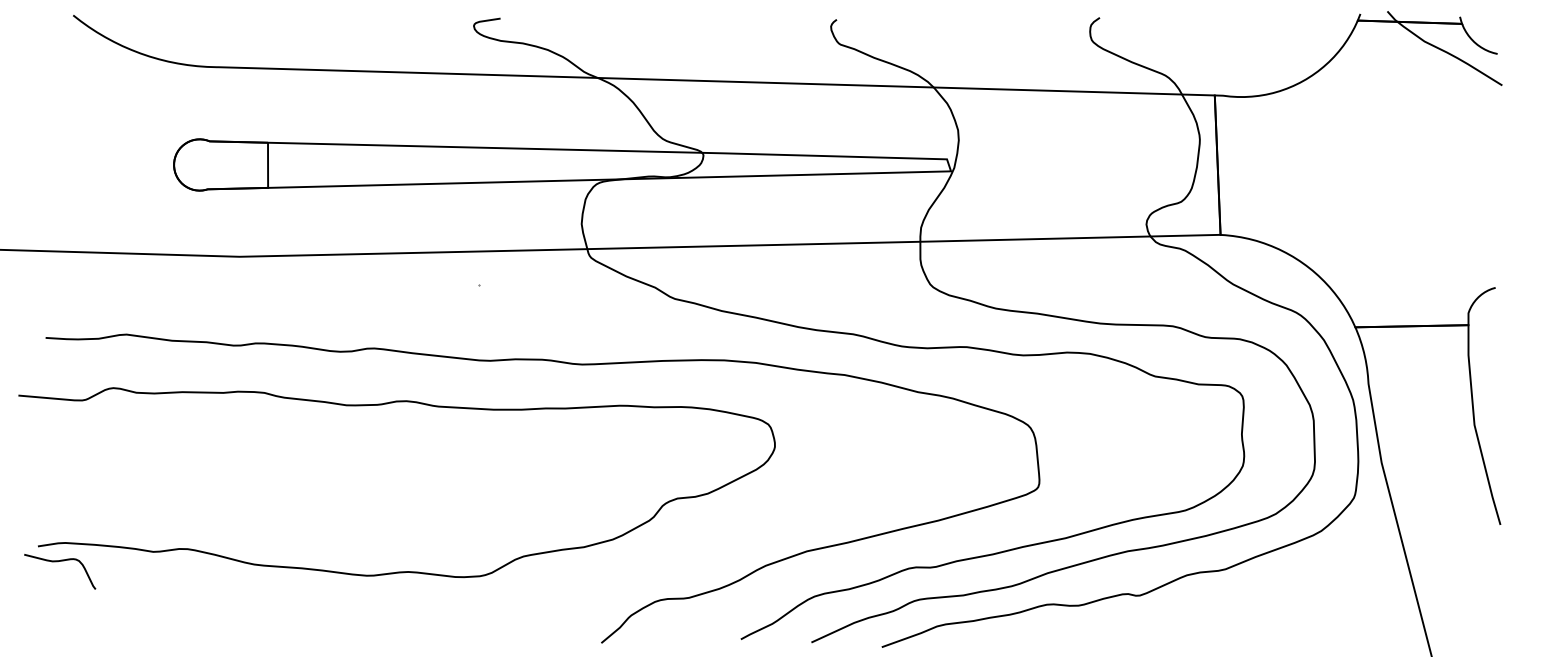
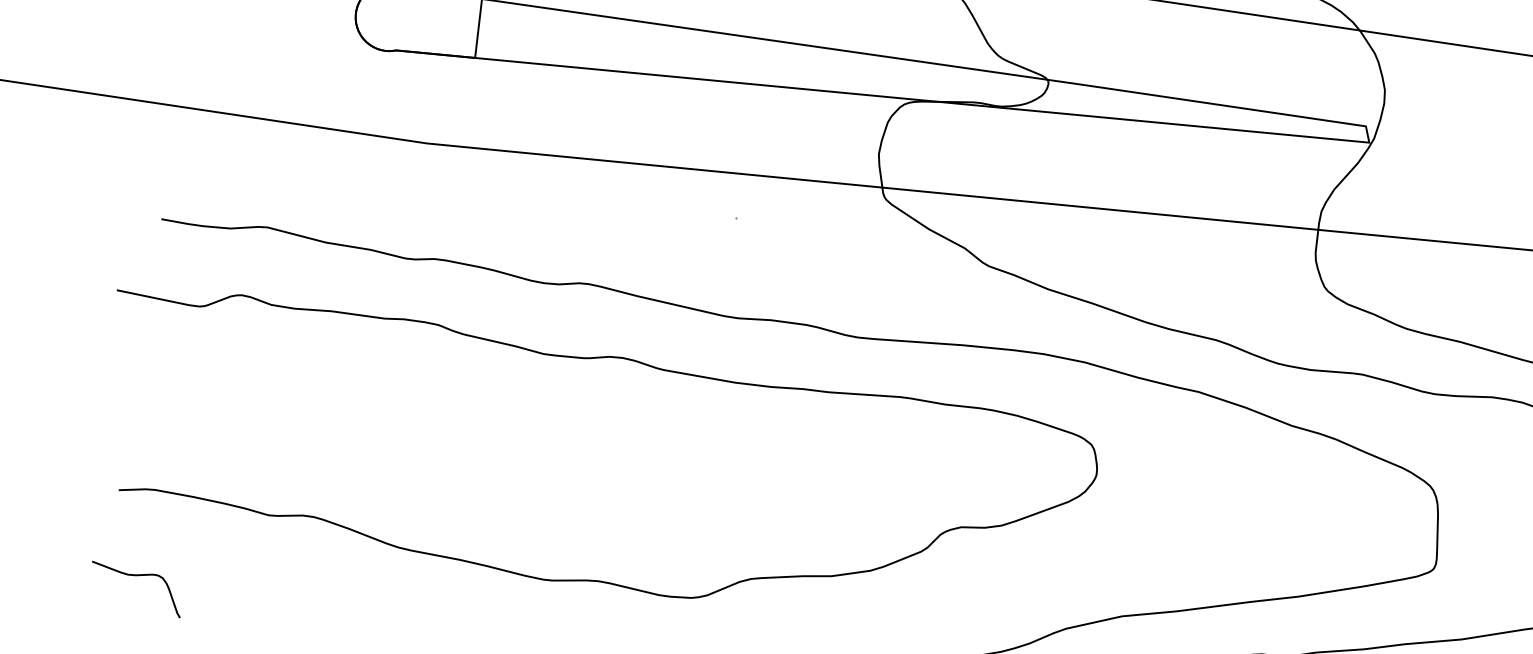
curve: (57, 562) -> (134, 576), moved

